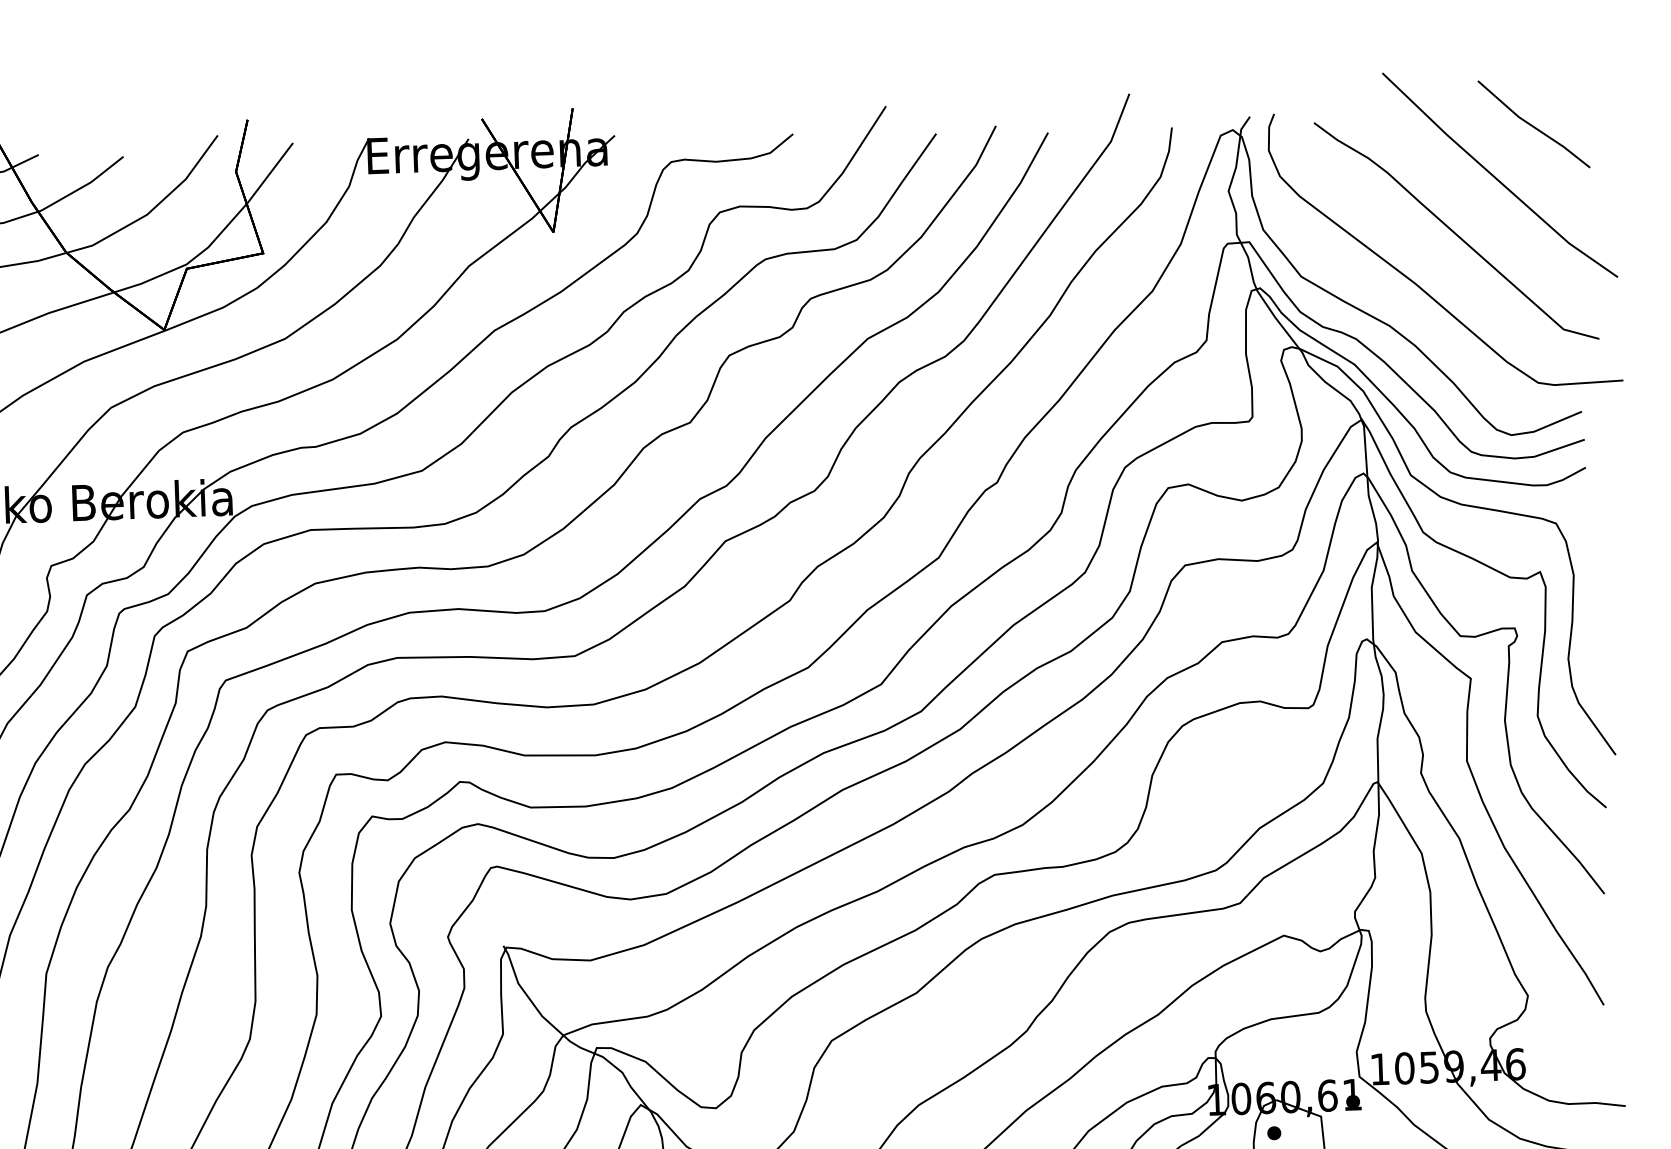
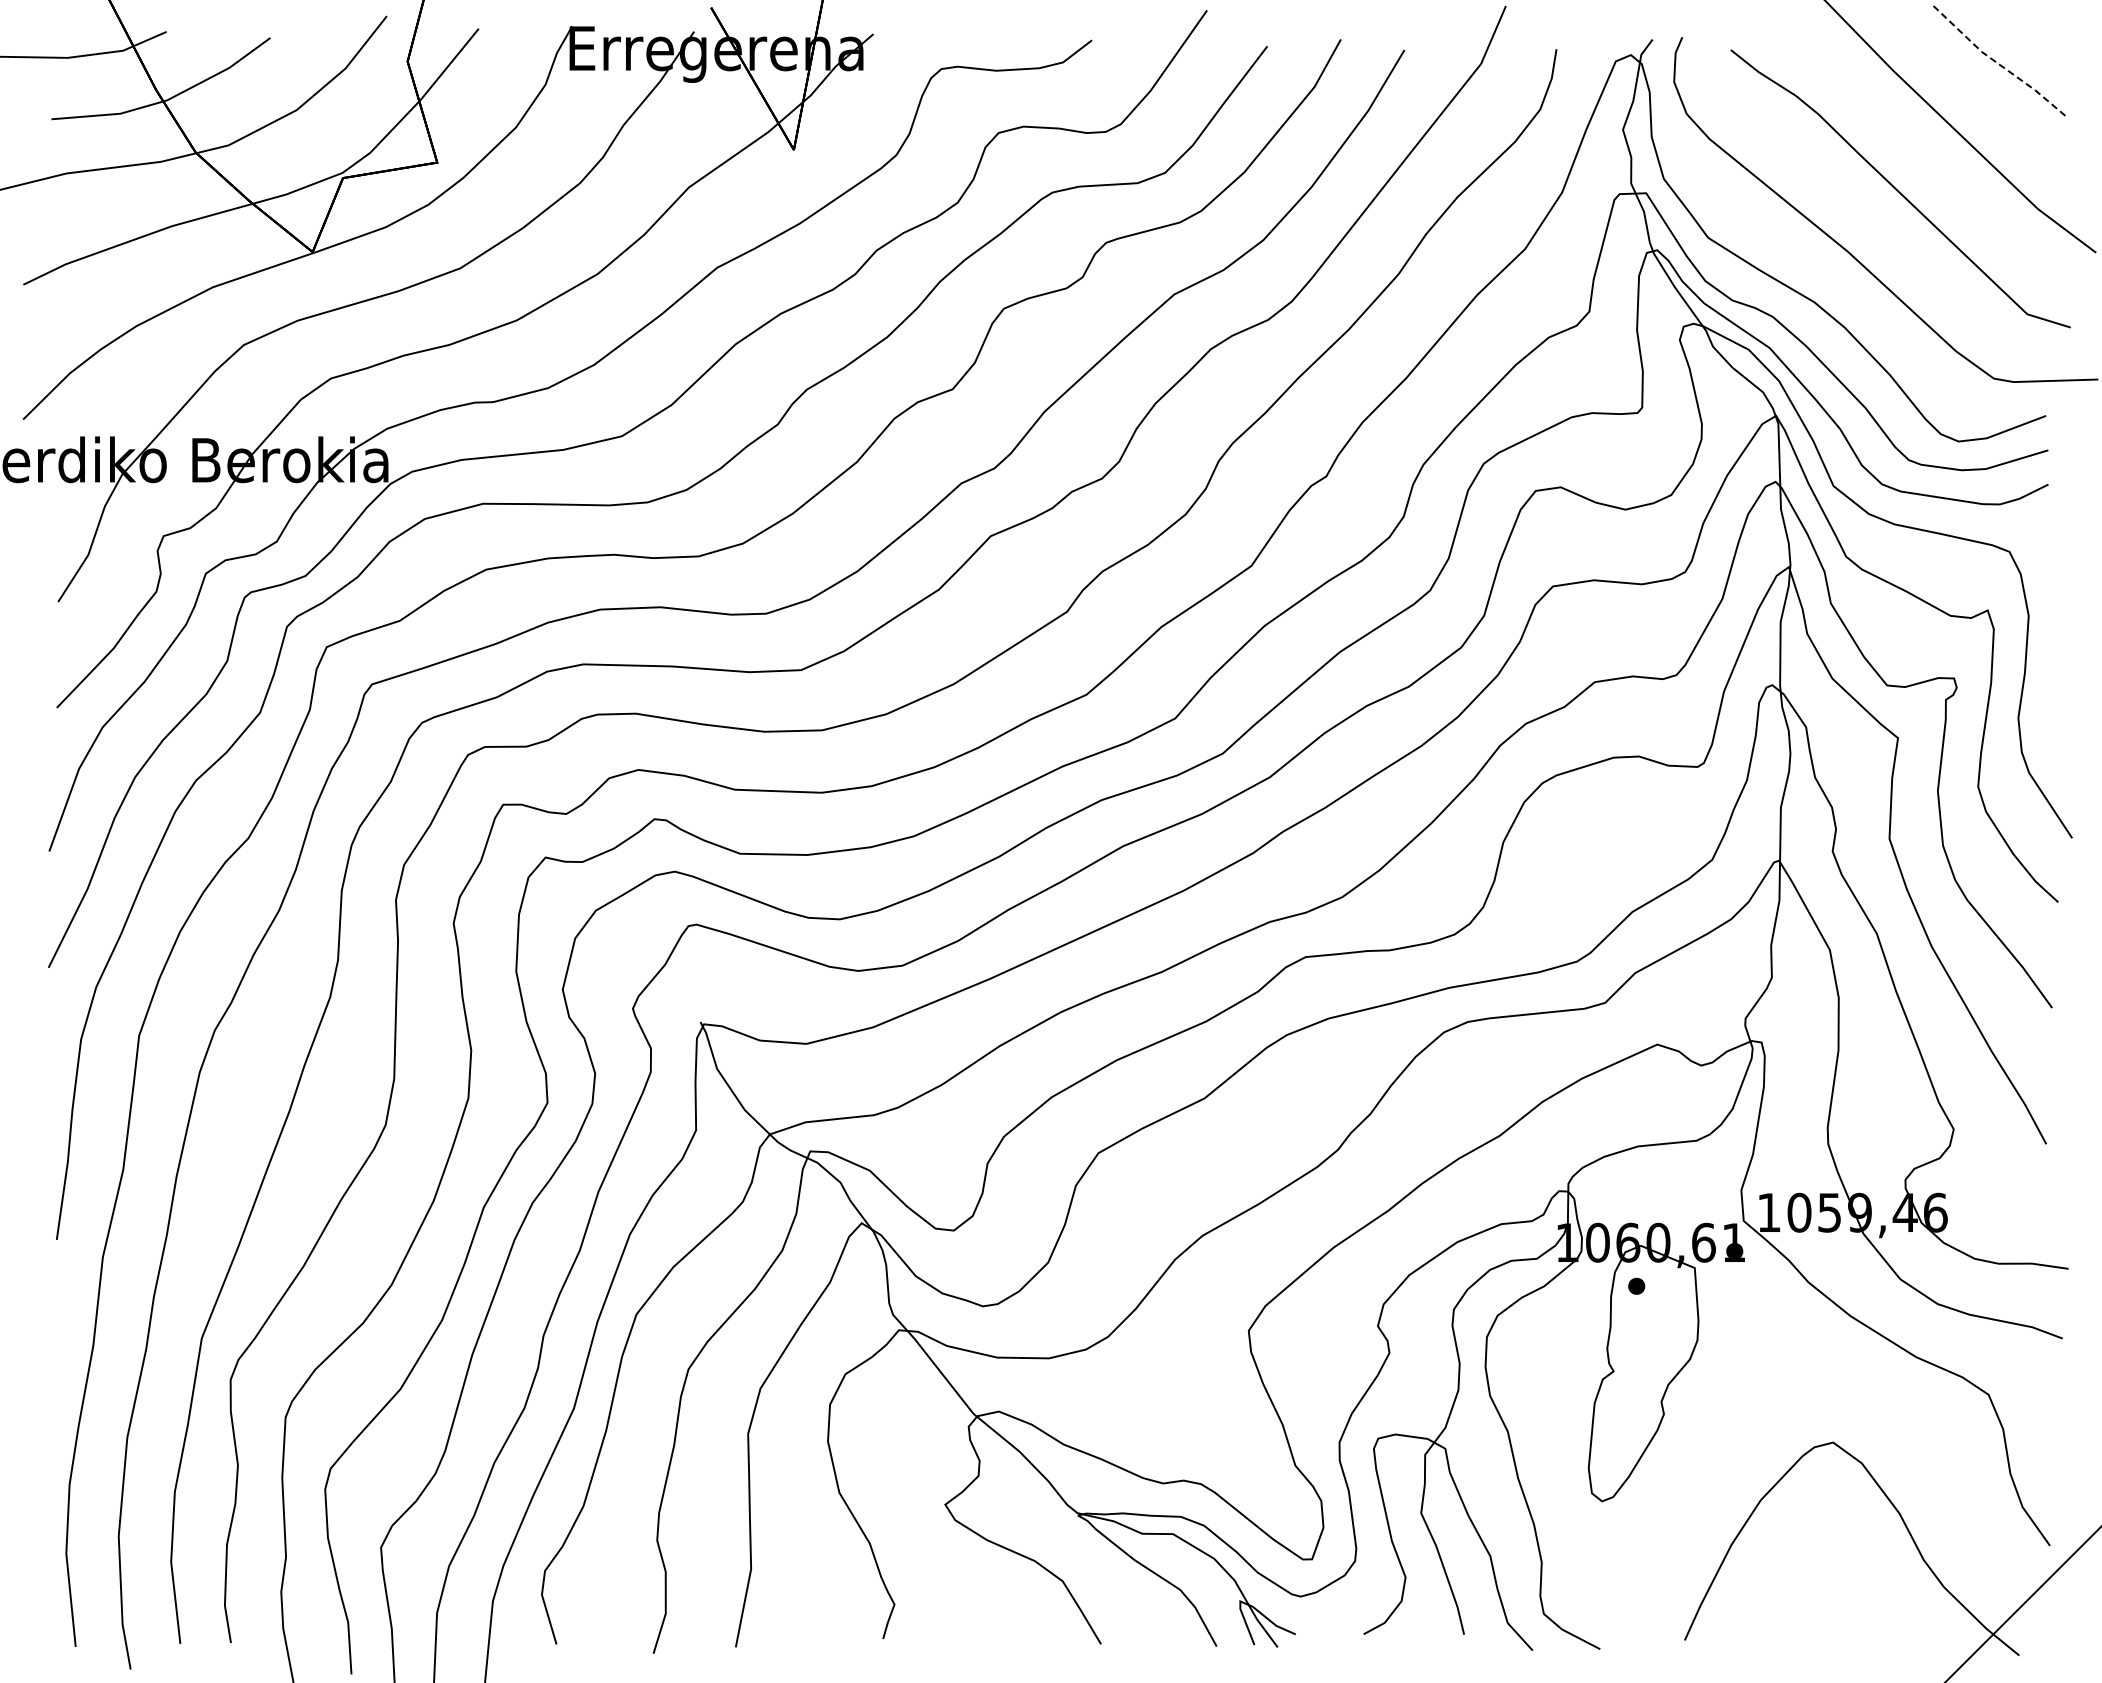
line: (1533, 126) -> (1999, 64), solid -> dashed

